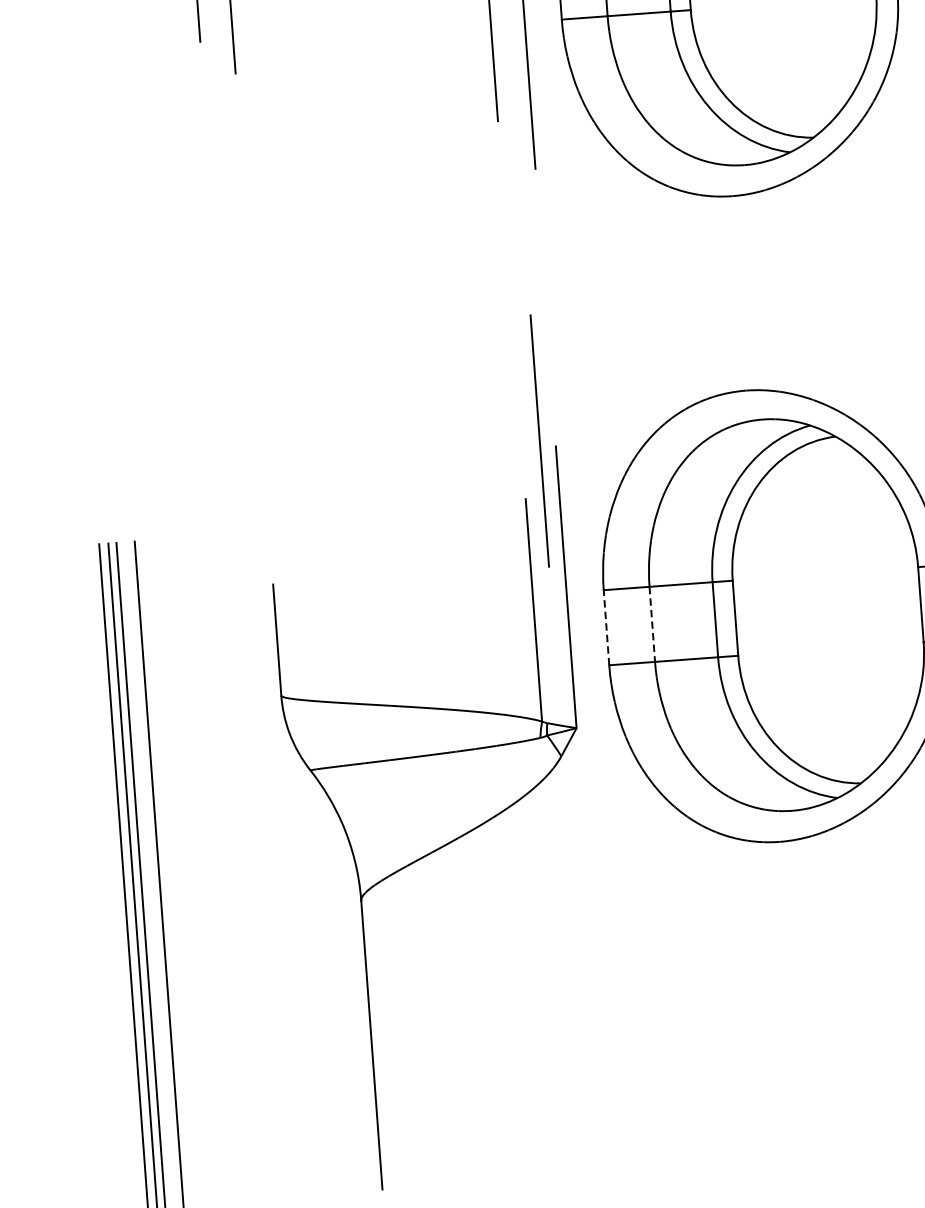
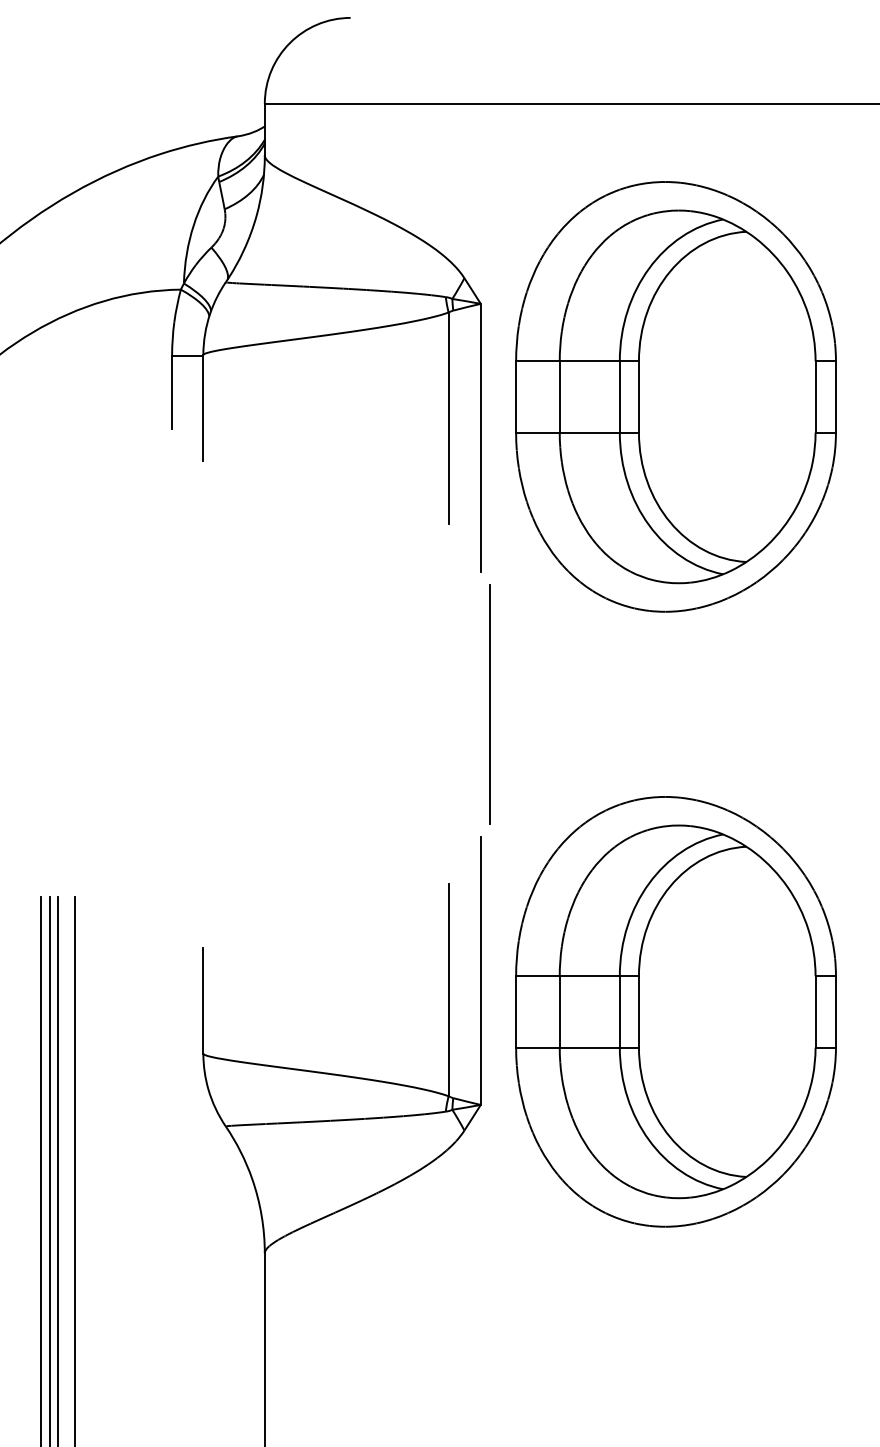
line: (539, 441) -> (489, 704), moved
line: (652, 624) -> (559, 1011), dashed -> solid
line: (606, 627) -> (516, 1011), dashed -> solid

